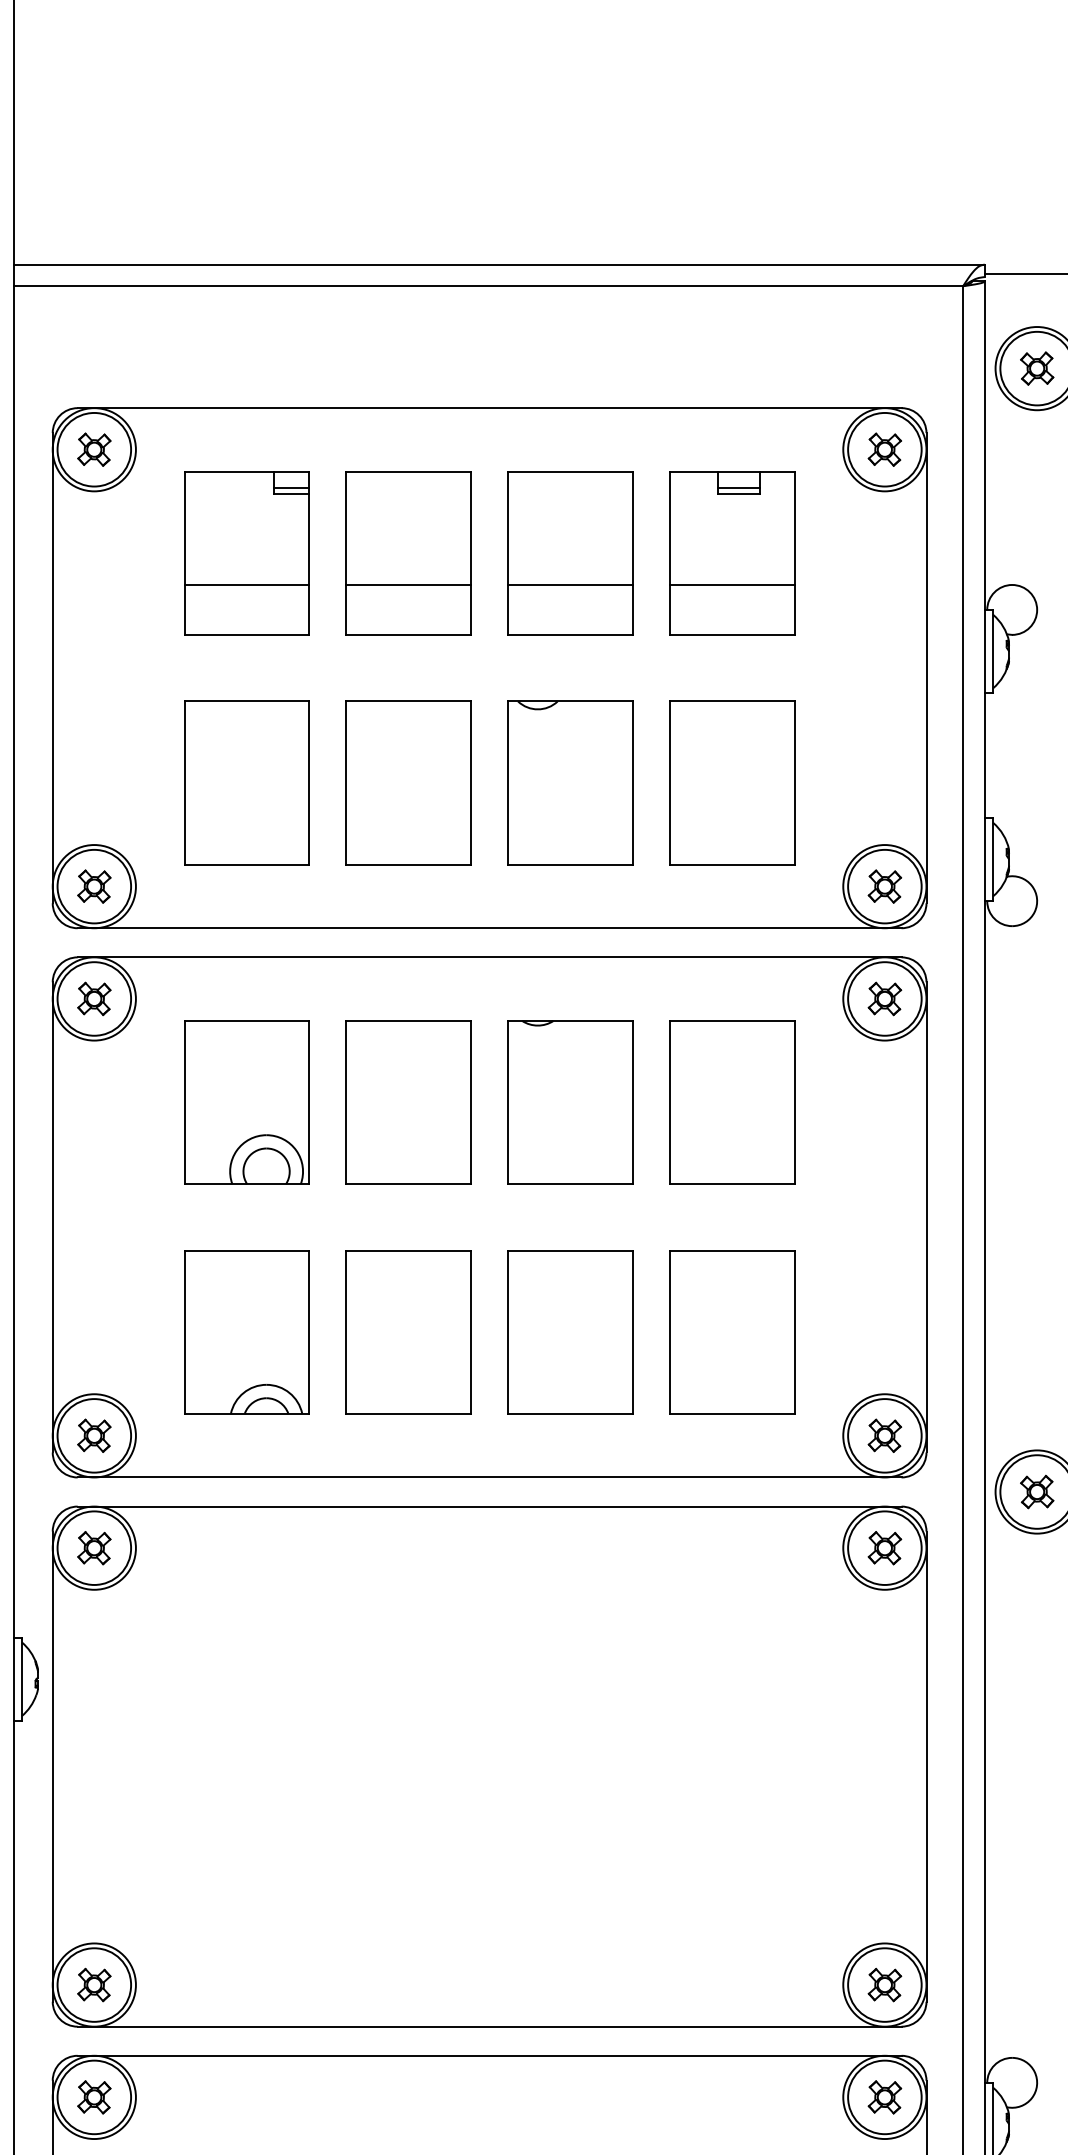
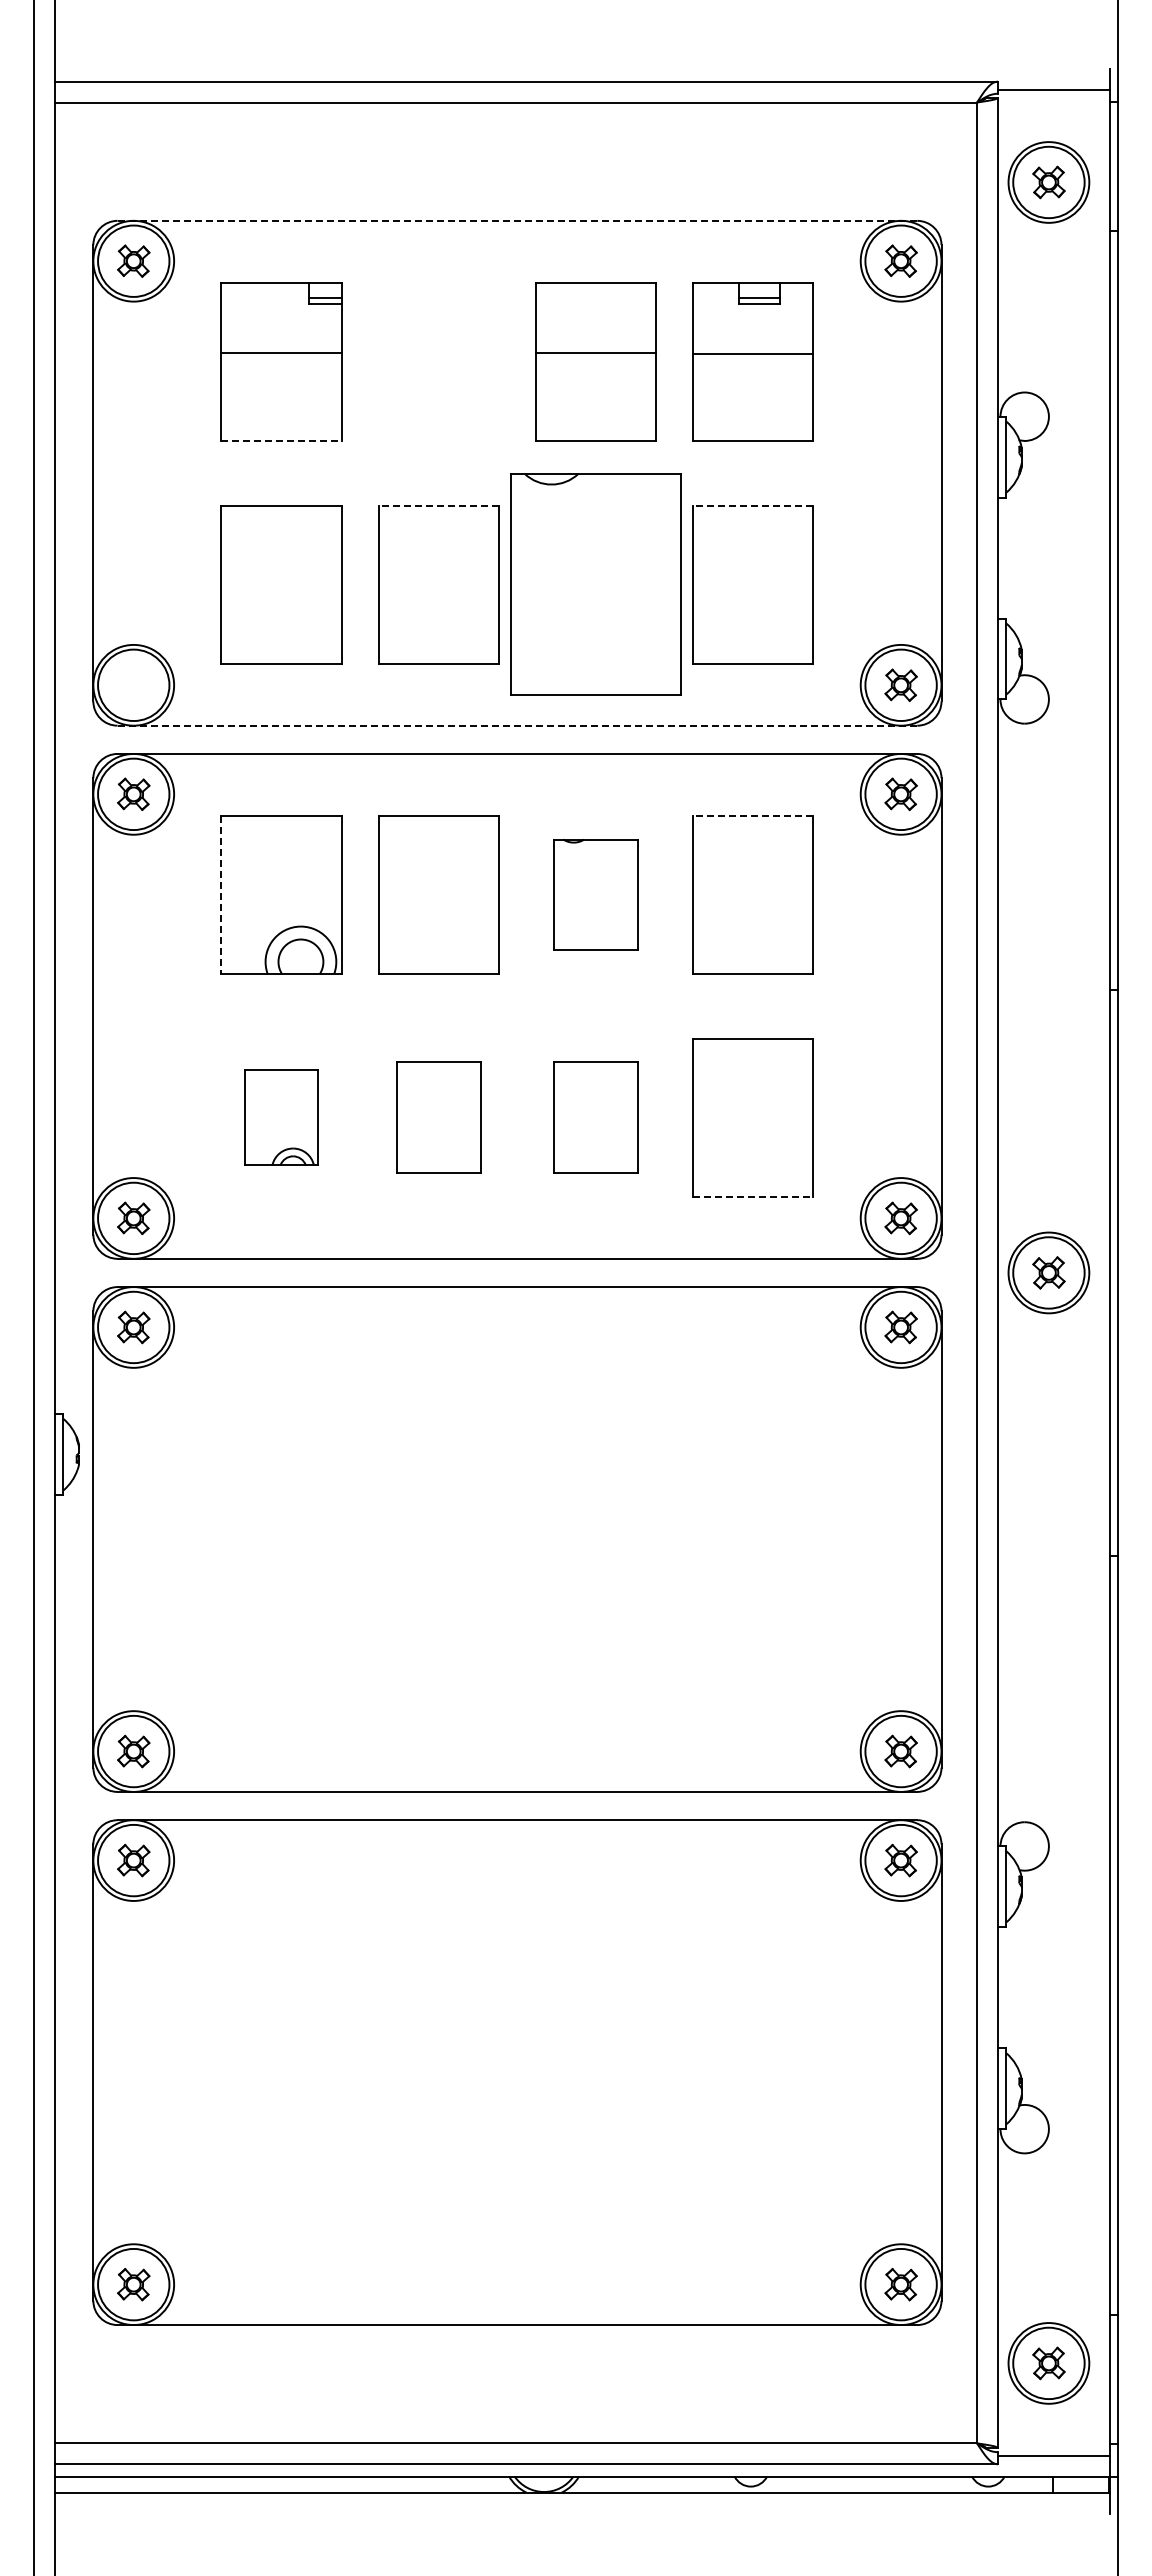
line: (489, 407) -> (517, 220), solid -> dashed
part: (408, 553) -> (438, 361), removed
line: (246, 584) -> (281, 353), moved
line: (570, 584) -> (595, 353), moved
line: (731, 584) -> (752, 354), moved
line: (247, 634) -> (282, 440), solid -> dashed
line: (408, 701) -> (438, 505), solid -> dashed
line: (731, 701) -> (752, 505), solid -> dashed
part: (570, 782) -> (595, 584), size x1.4
part: (94, 885) -> (133, 684), removed
line: (489, 928) -> (517, 725), solid -> dashed
line: (731, 1020) -> (752, 815), solid -> dashed
part: (570, 1102) -> (595, 894), size x0.7
line: (184, 1103) -> (221, 895), solid -> dashed
part: (246, 1331) -> (281, 1117), size x0.6
part: (408, 1331) -> (438, 1117), size x0.7
part: (570, 1331) -> (595, 1117), size x0.7
line: (732, 1414) -> (753, 1197), solid -> dashed

